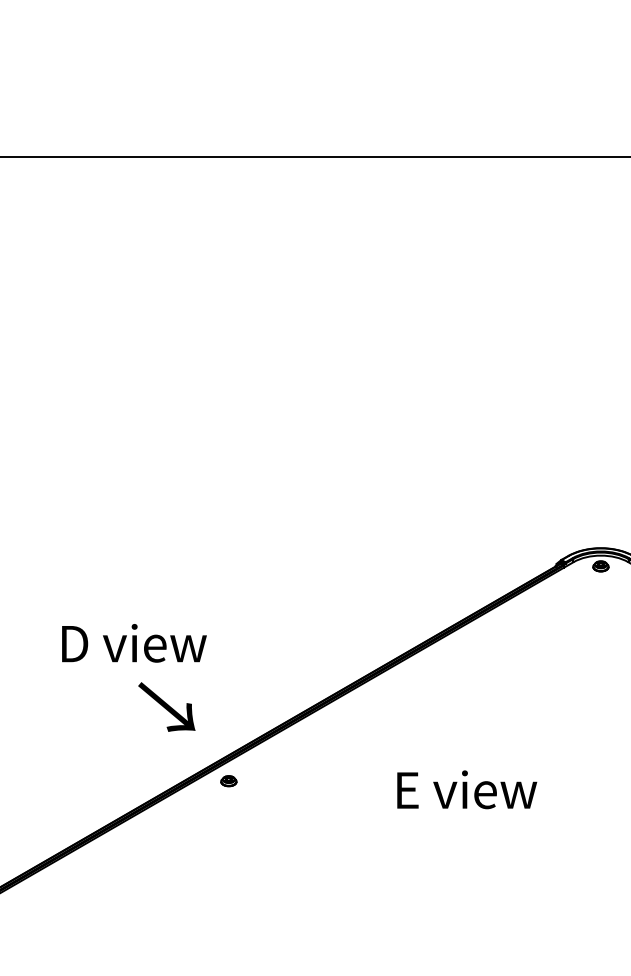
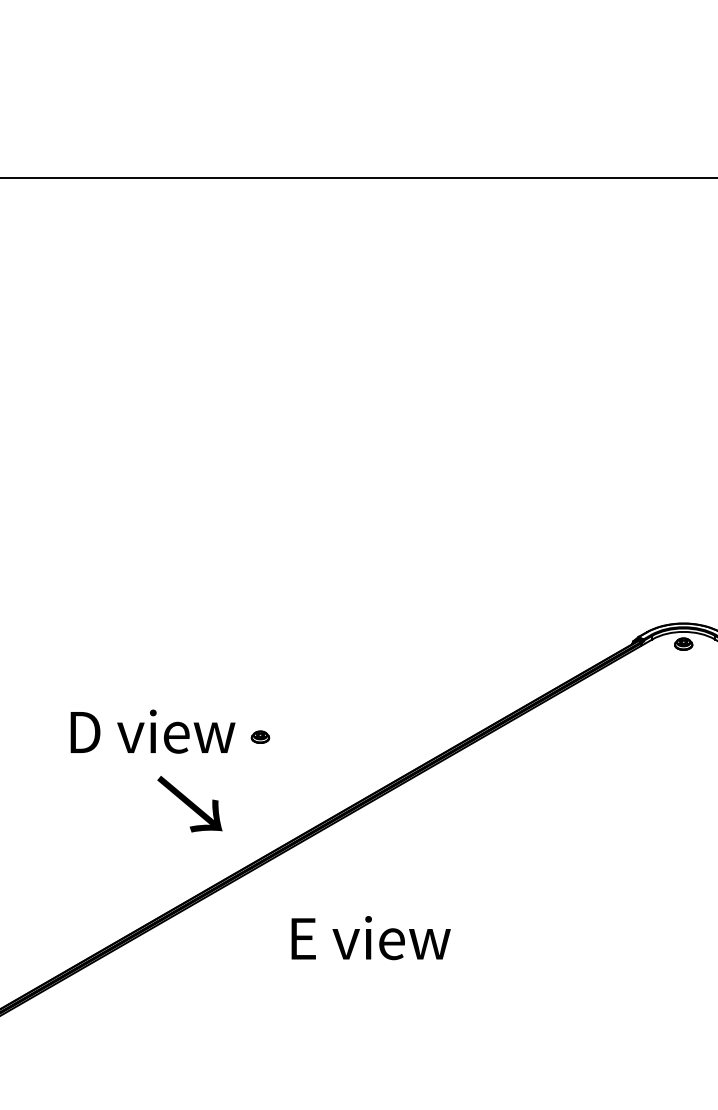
part: (228, 781) -> (260, 737), moved
text: (467, 789) -> (371, 937), moved

